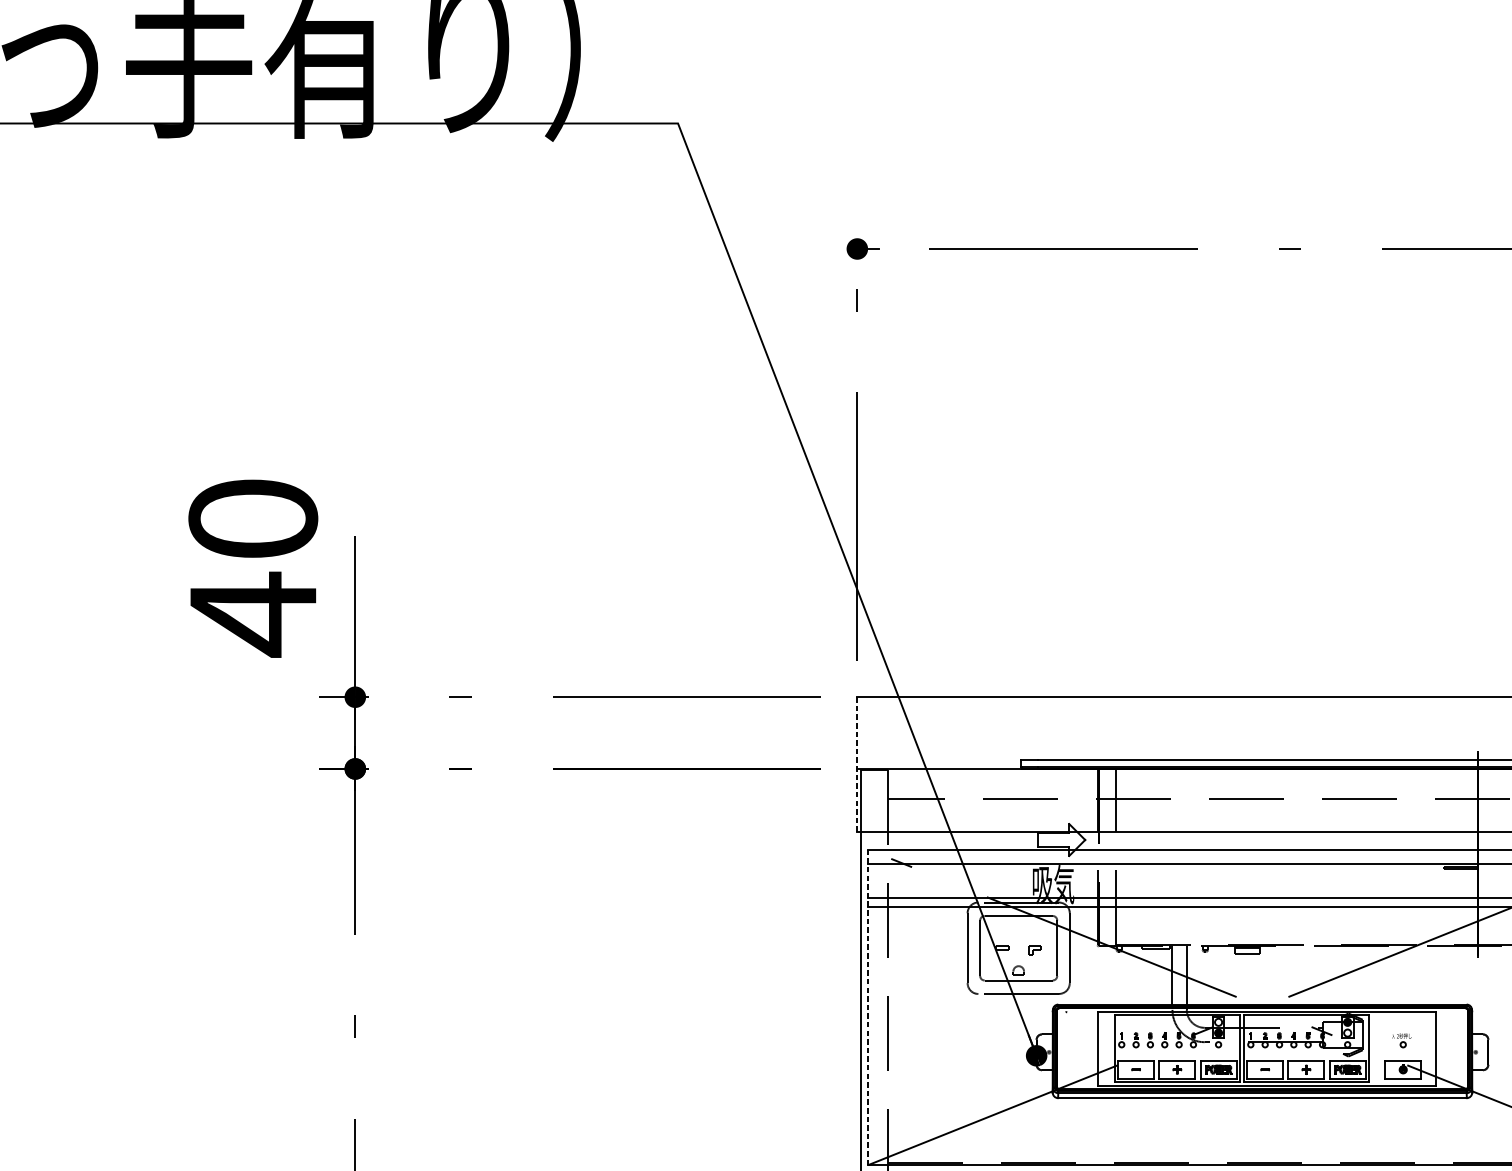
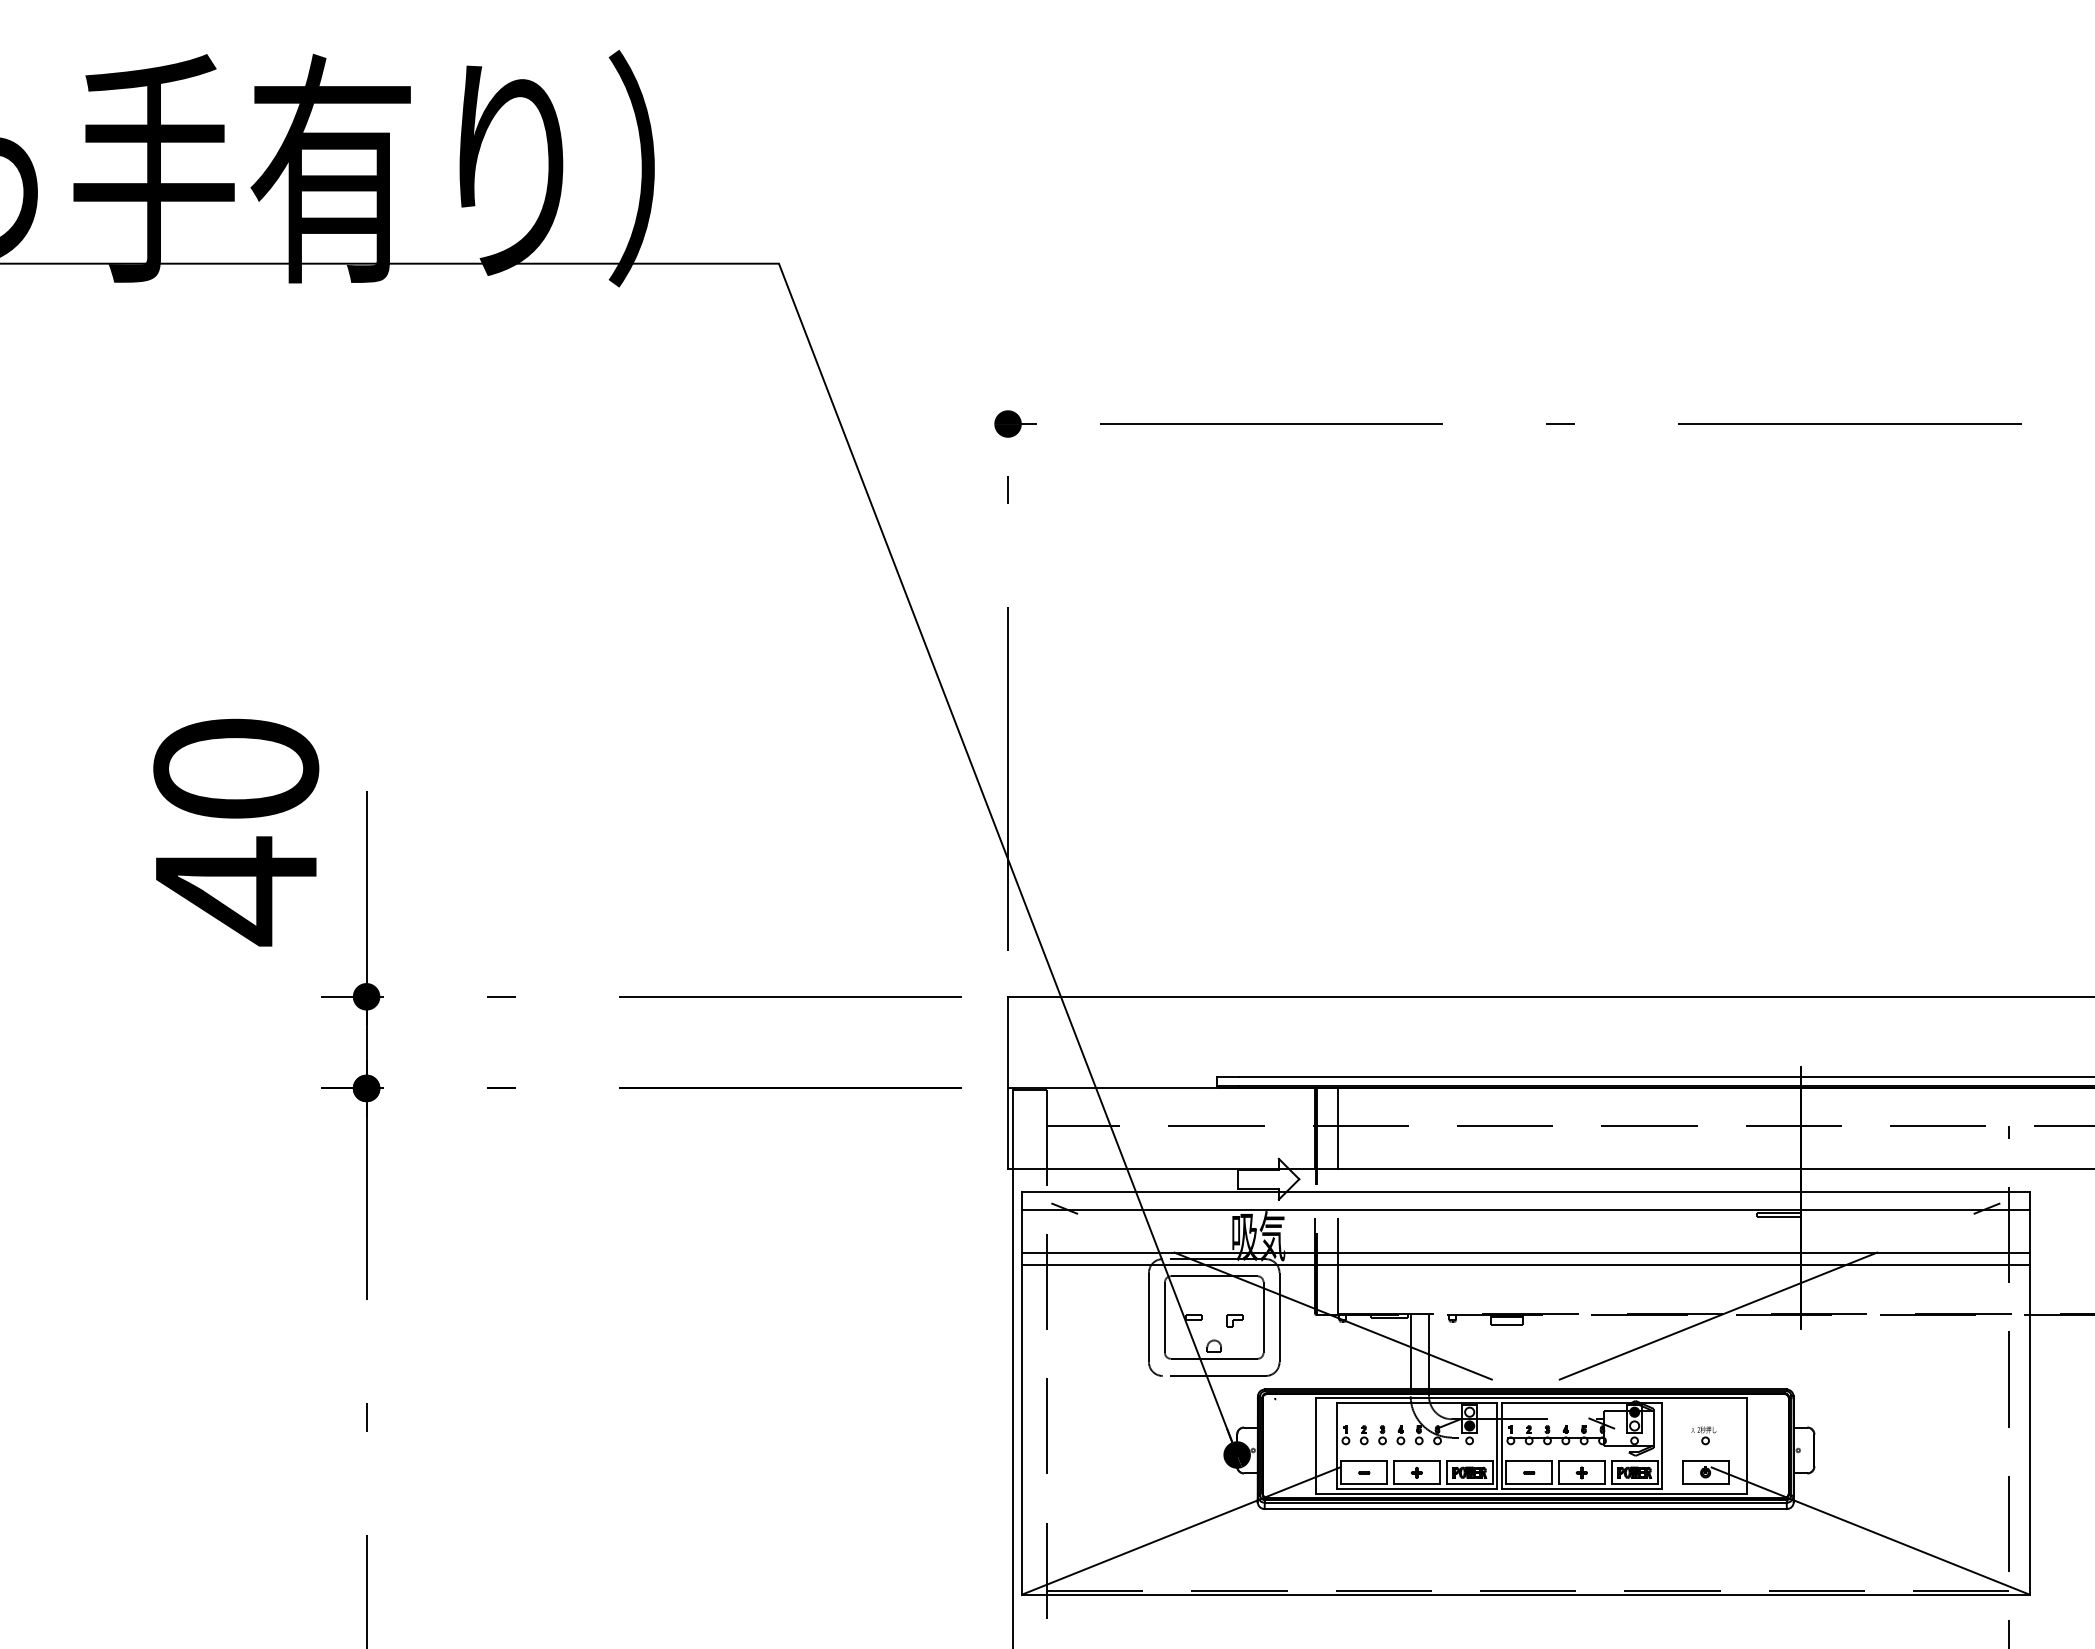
line: (857, 764) -> (1008, 1082), dashed -> solid
line: (867, 1007) -> (1021, 1393), dashed -> solid

